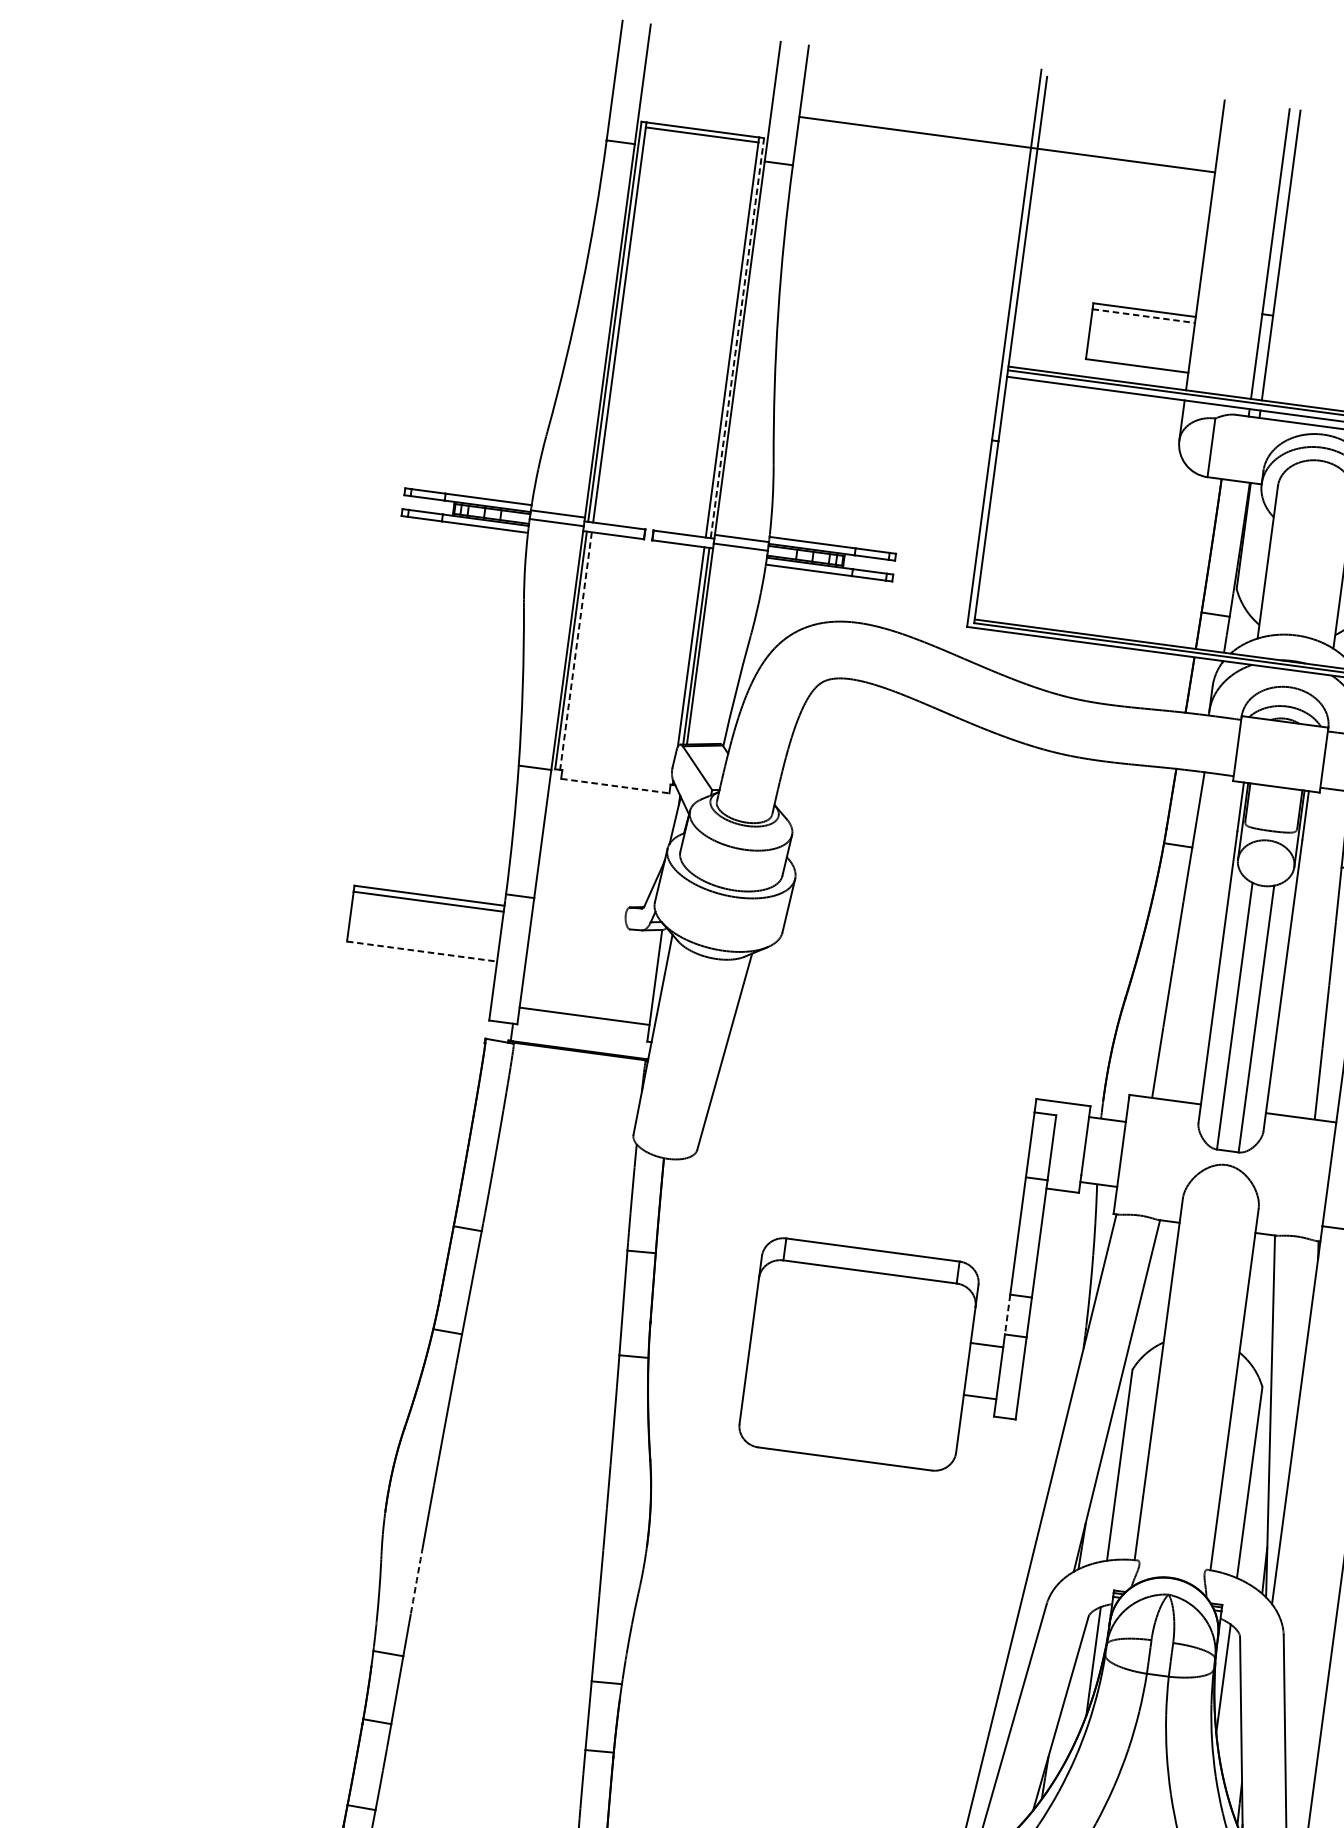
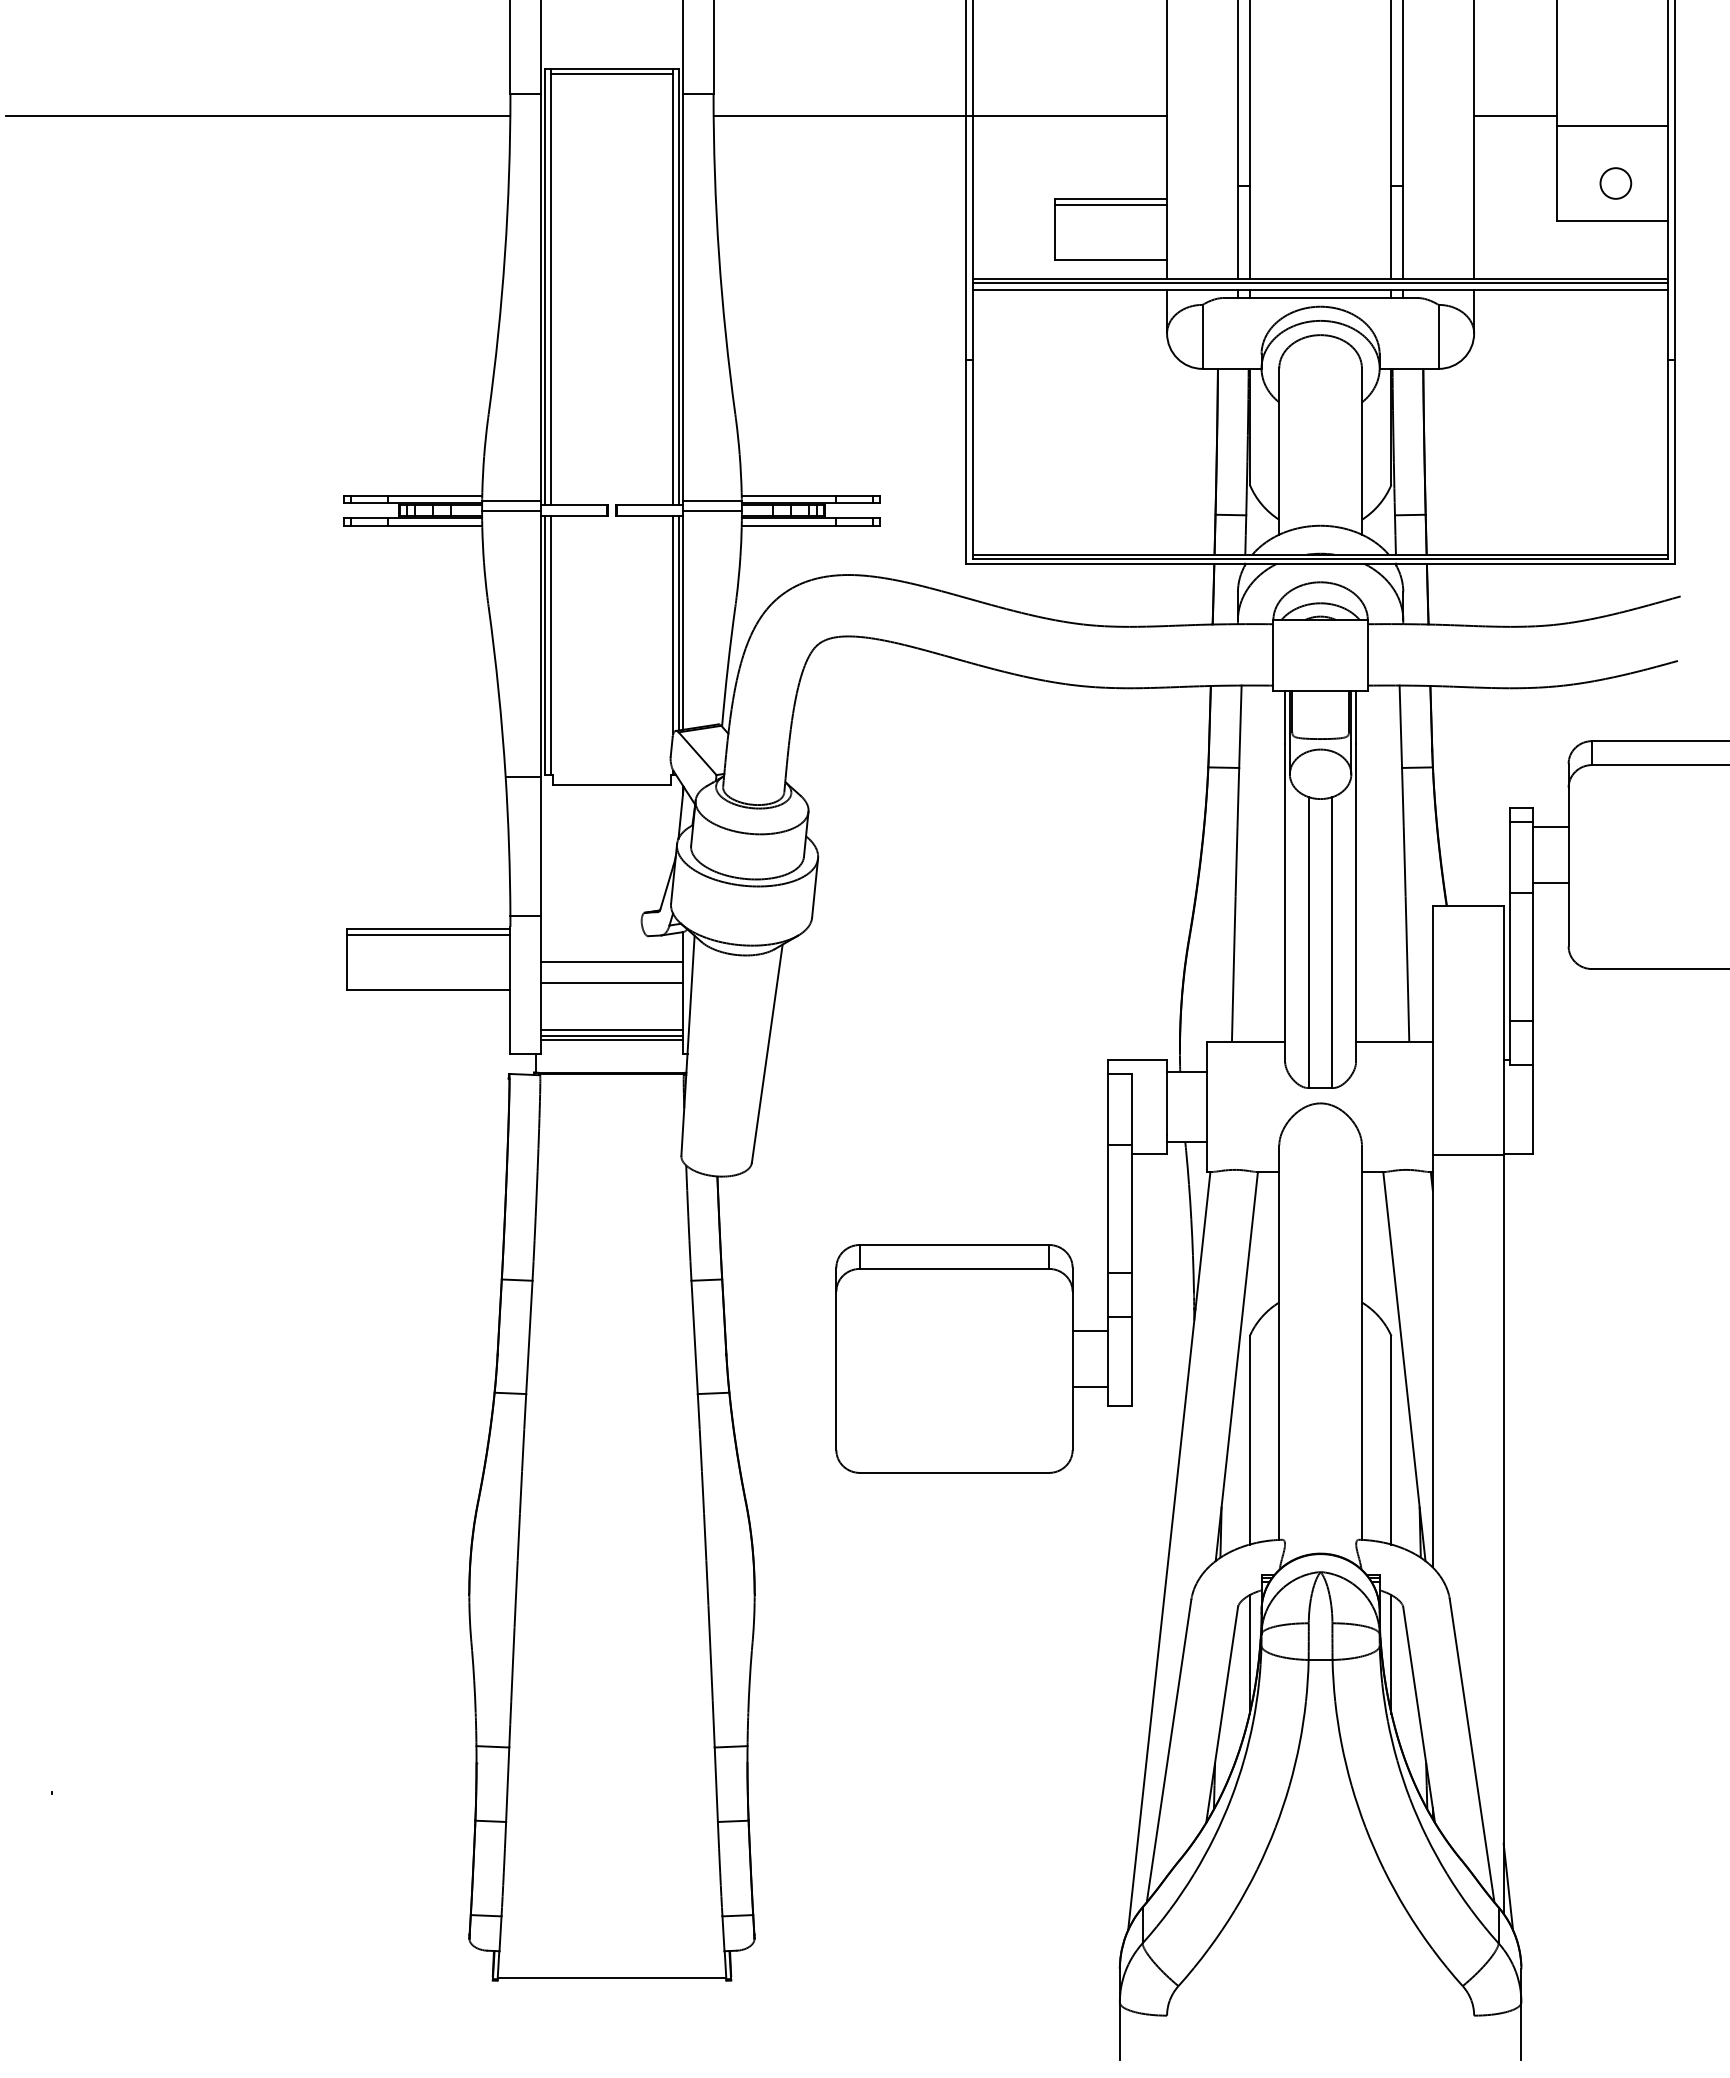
line: (372, 130) -> (258, 116), added
line: (1007, 144) -> (940, 116), moved
line: (1144, 316) -> (1111, 205), dashed -> solid
line: (737, 338) -> (678, 287), dashed -> solid
line: (575, 650) -> (550, 645), dashed -> solid
line: (615, 786) -> (612, 784), dashed -> solid
line: (593, 948) -> (611, 961), added
line: (422, 951) -> (428, 989), dashed -> solid
line: (590, 968) -> (611, 983), added
line: (584, 1011) -> (611, 1030), added
line: (583, 1020) -> (611, 1040), added
line: (1008, 1314) -> (1108, 1294), dashed -> solid
arc: (416, 1580) -> (512, 1664), dashed -> solid

